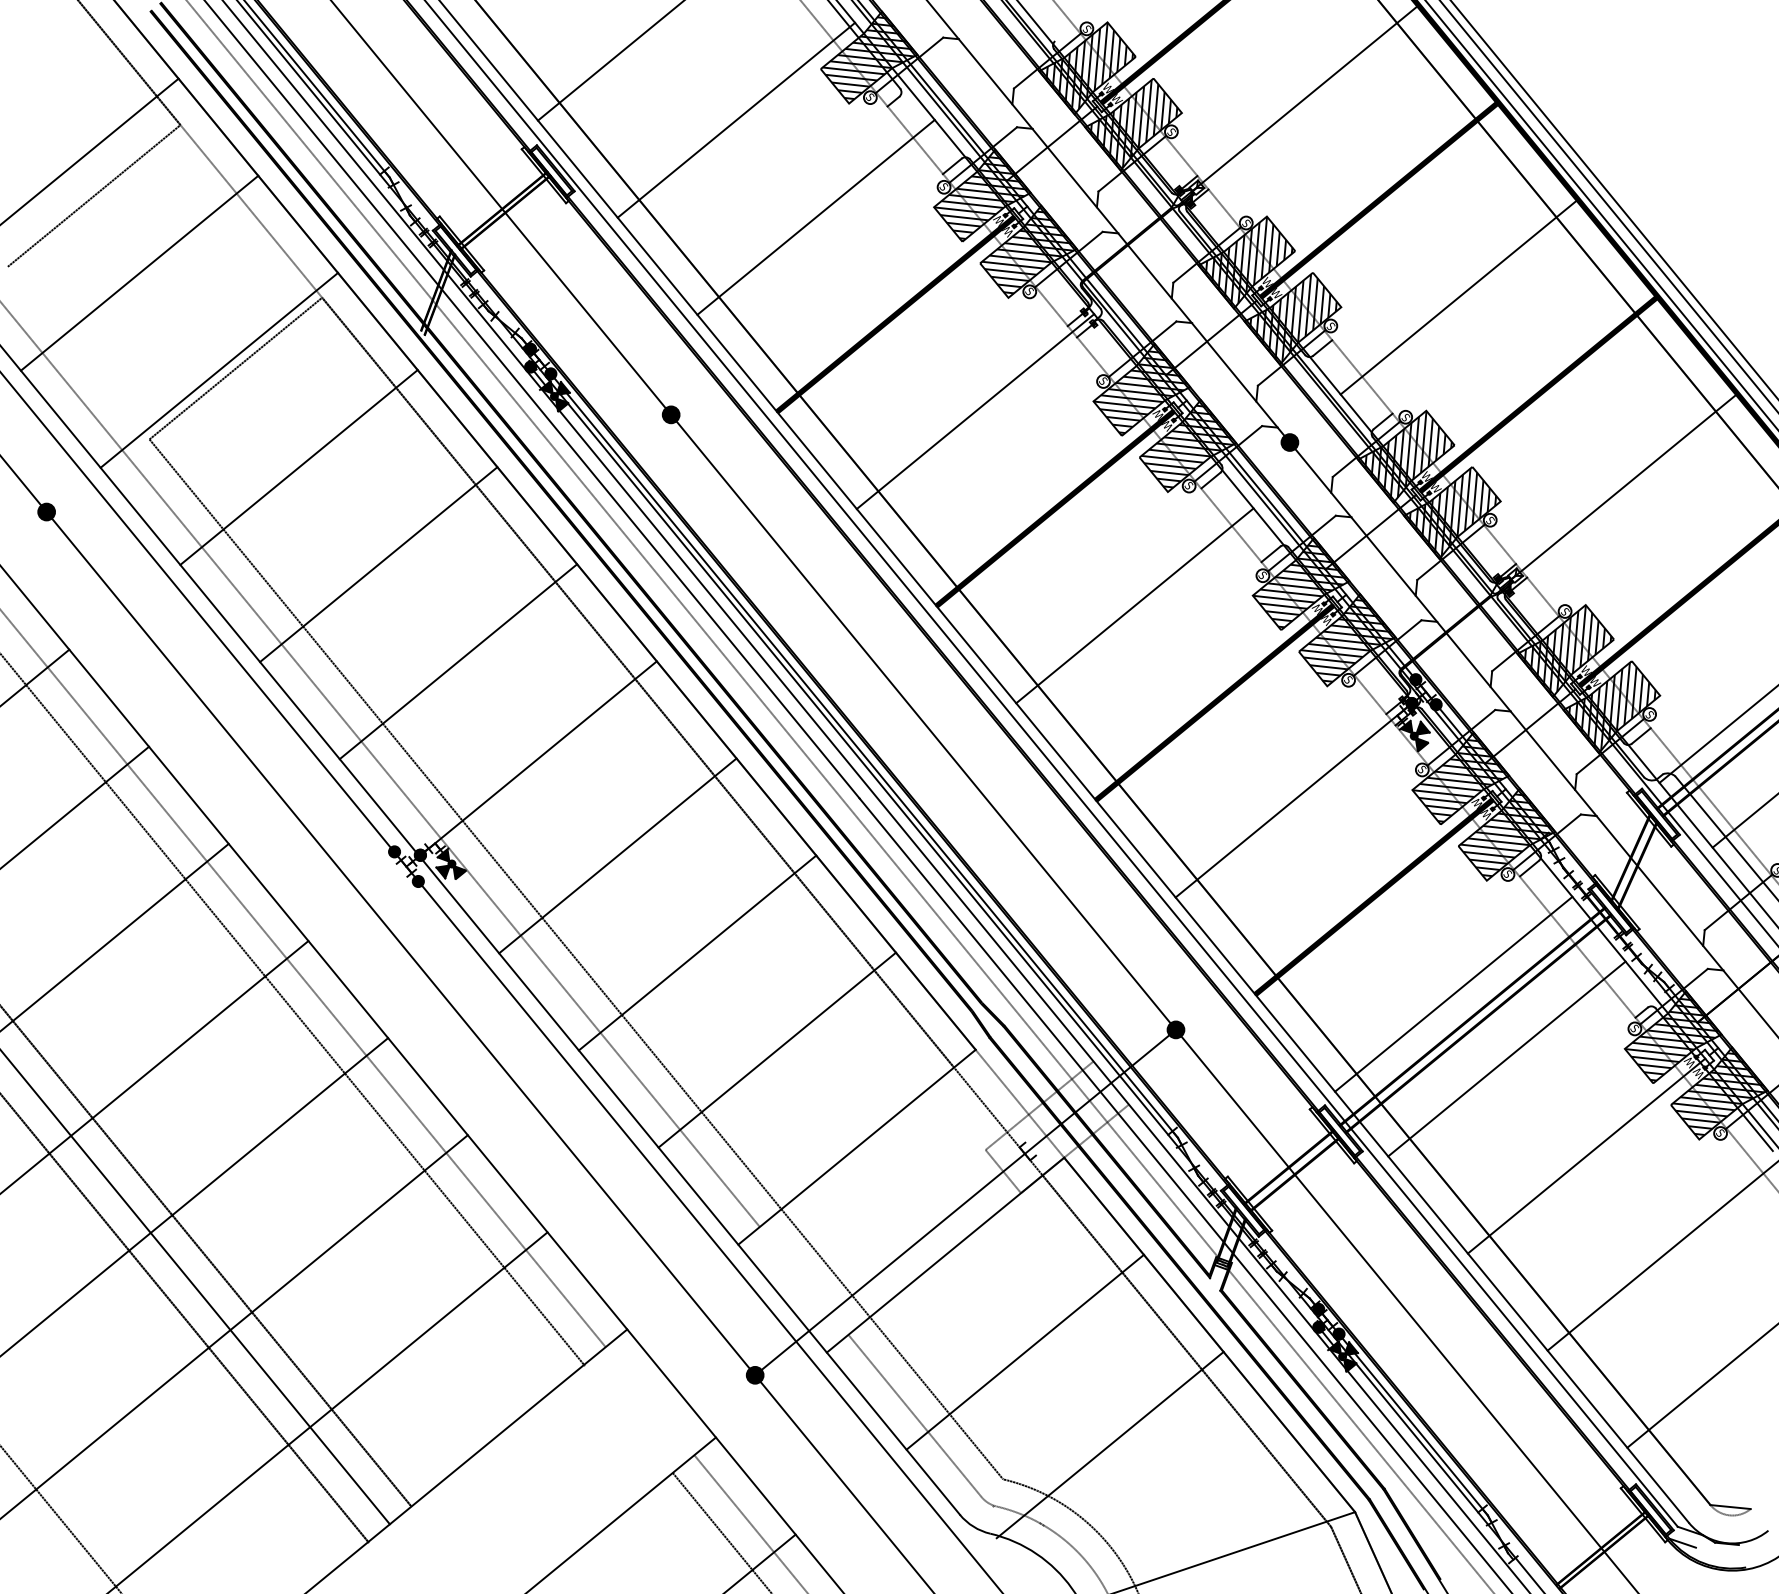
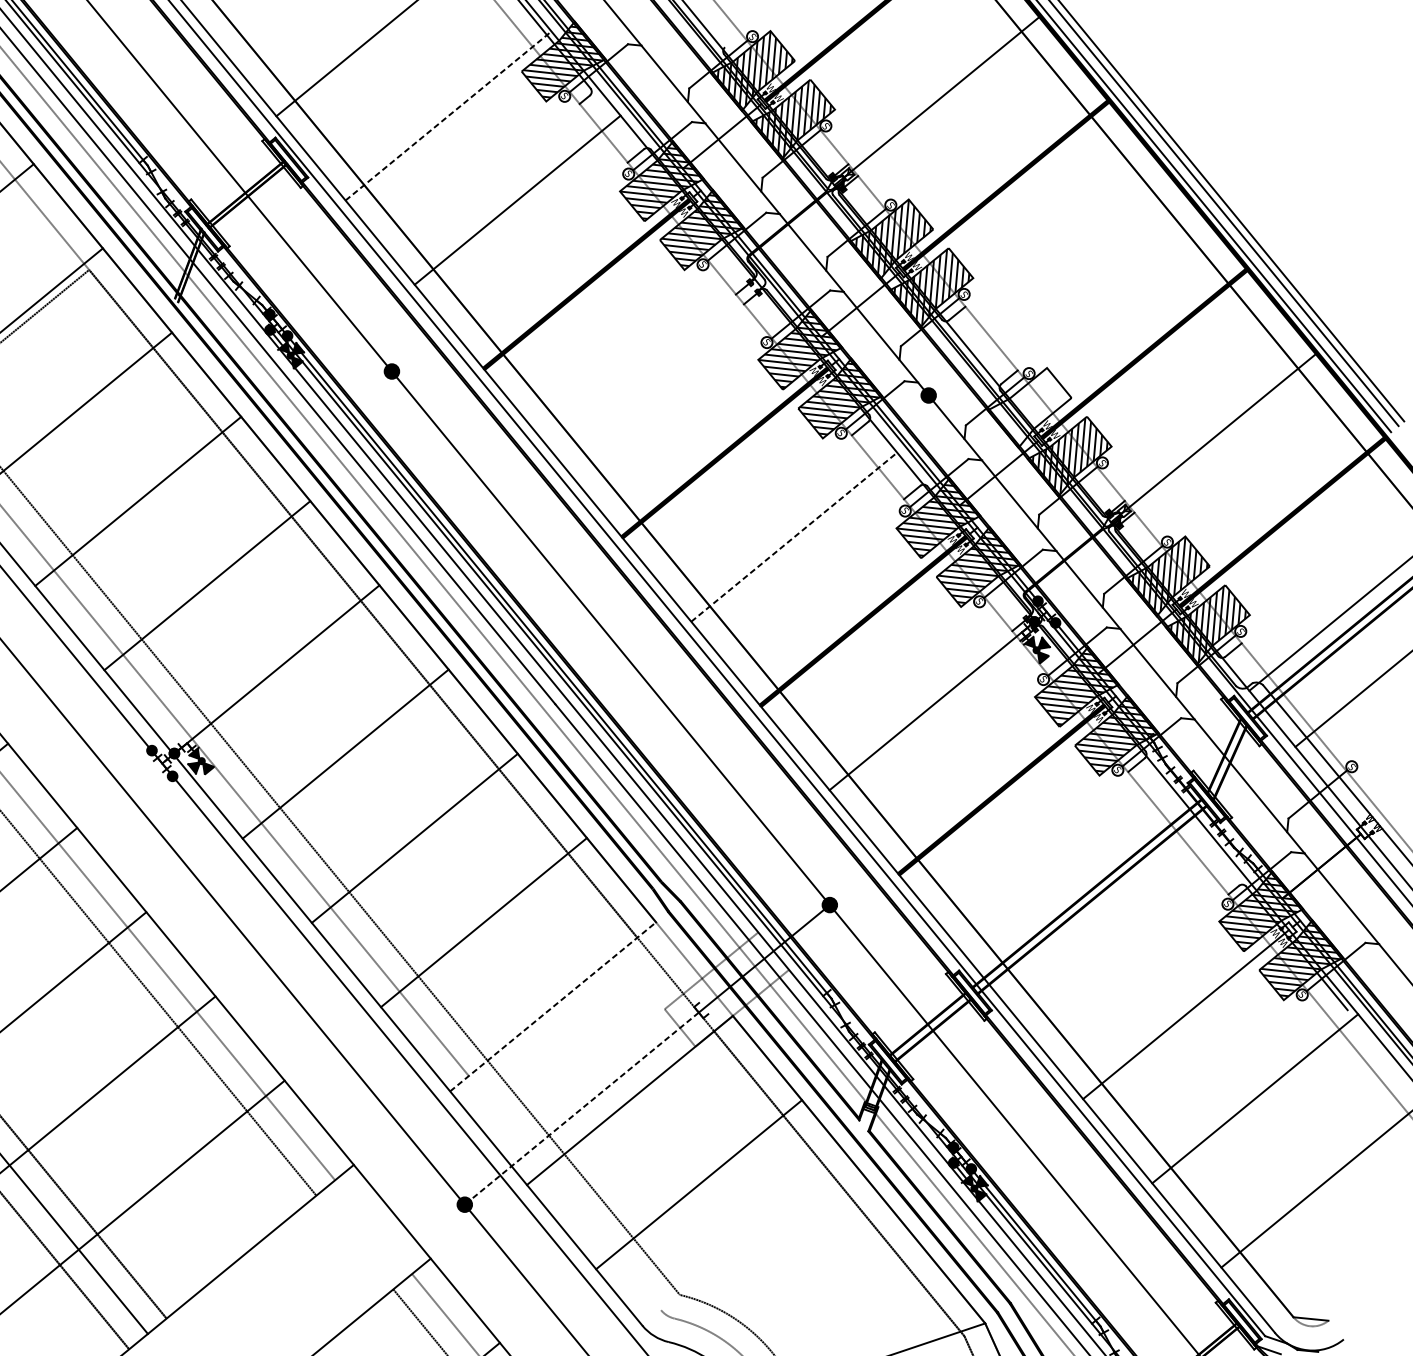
line: (736, 120) -> (448, 116), solid -> dashed
line: (1459, 296) -> (1075, 268), removed
line: (975, 411) -> (655, 368), removed
hatch: (1405, 455) -> (1028, 406), removed
line: (1134, 605) -> (793, 536), solid -> dashed
line: (1453, 993) -> (1070, 873), removed
line: (1506, 1058) -> (1116, 929), removed
line: (857, 1147) -> (553, 1007), solid -> dashed
line: (889, 1264) -> (581, 1108), solid -> dashed
line: (914, 1415) -> (603, 1239), removed
line: (1109, 1444) -> (772, 1264), removed

